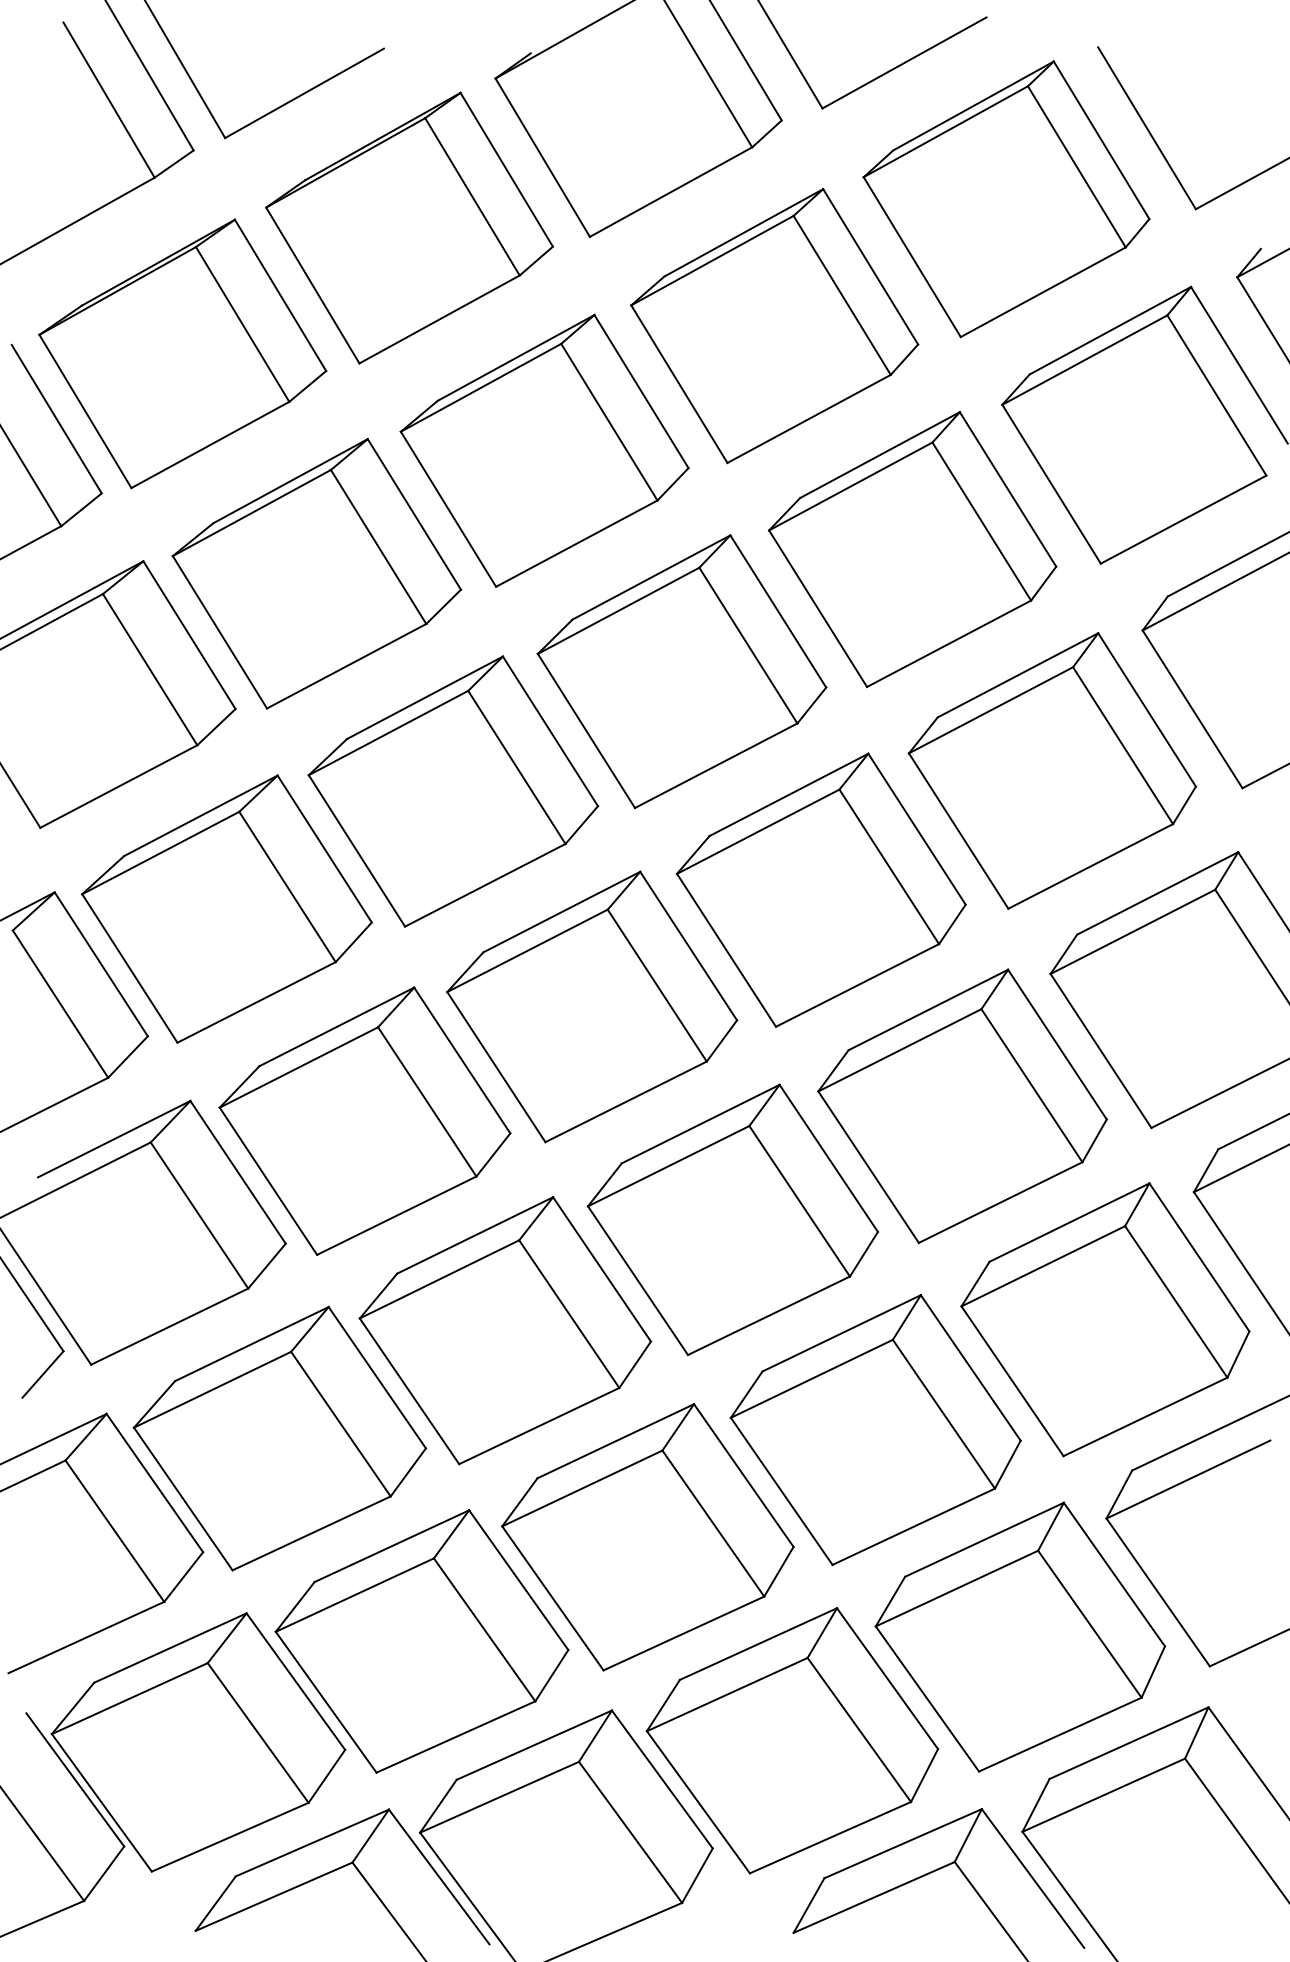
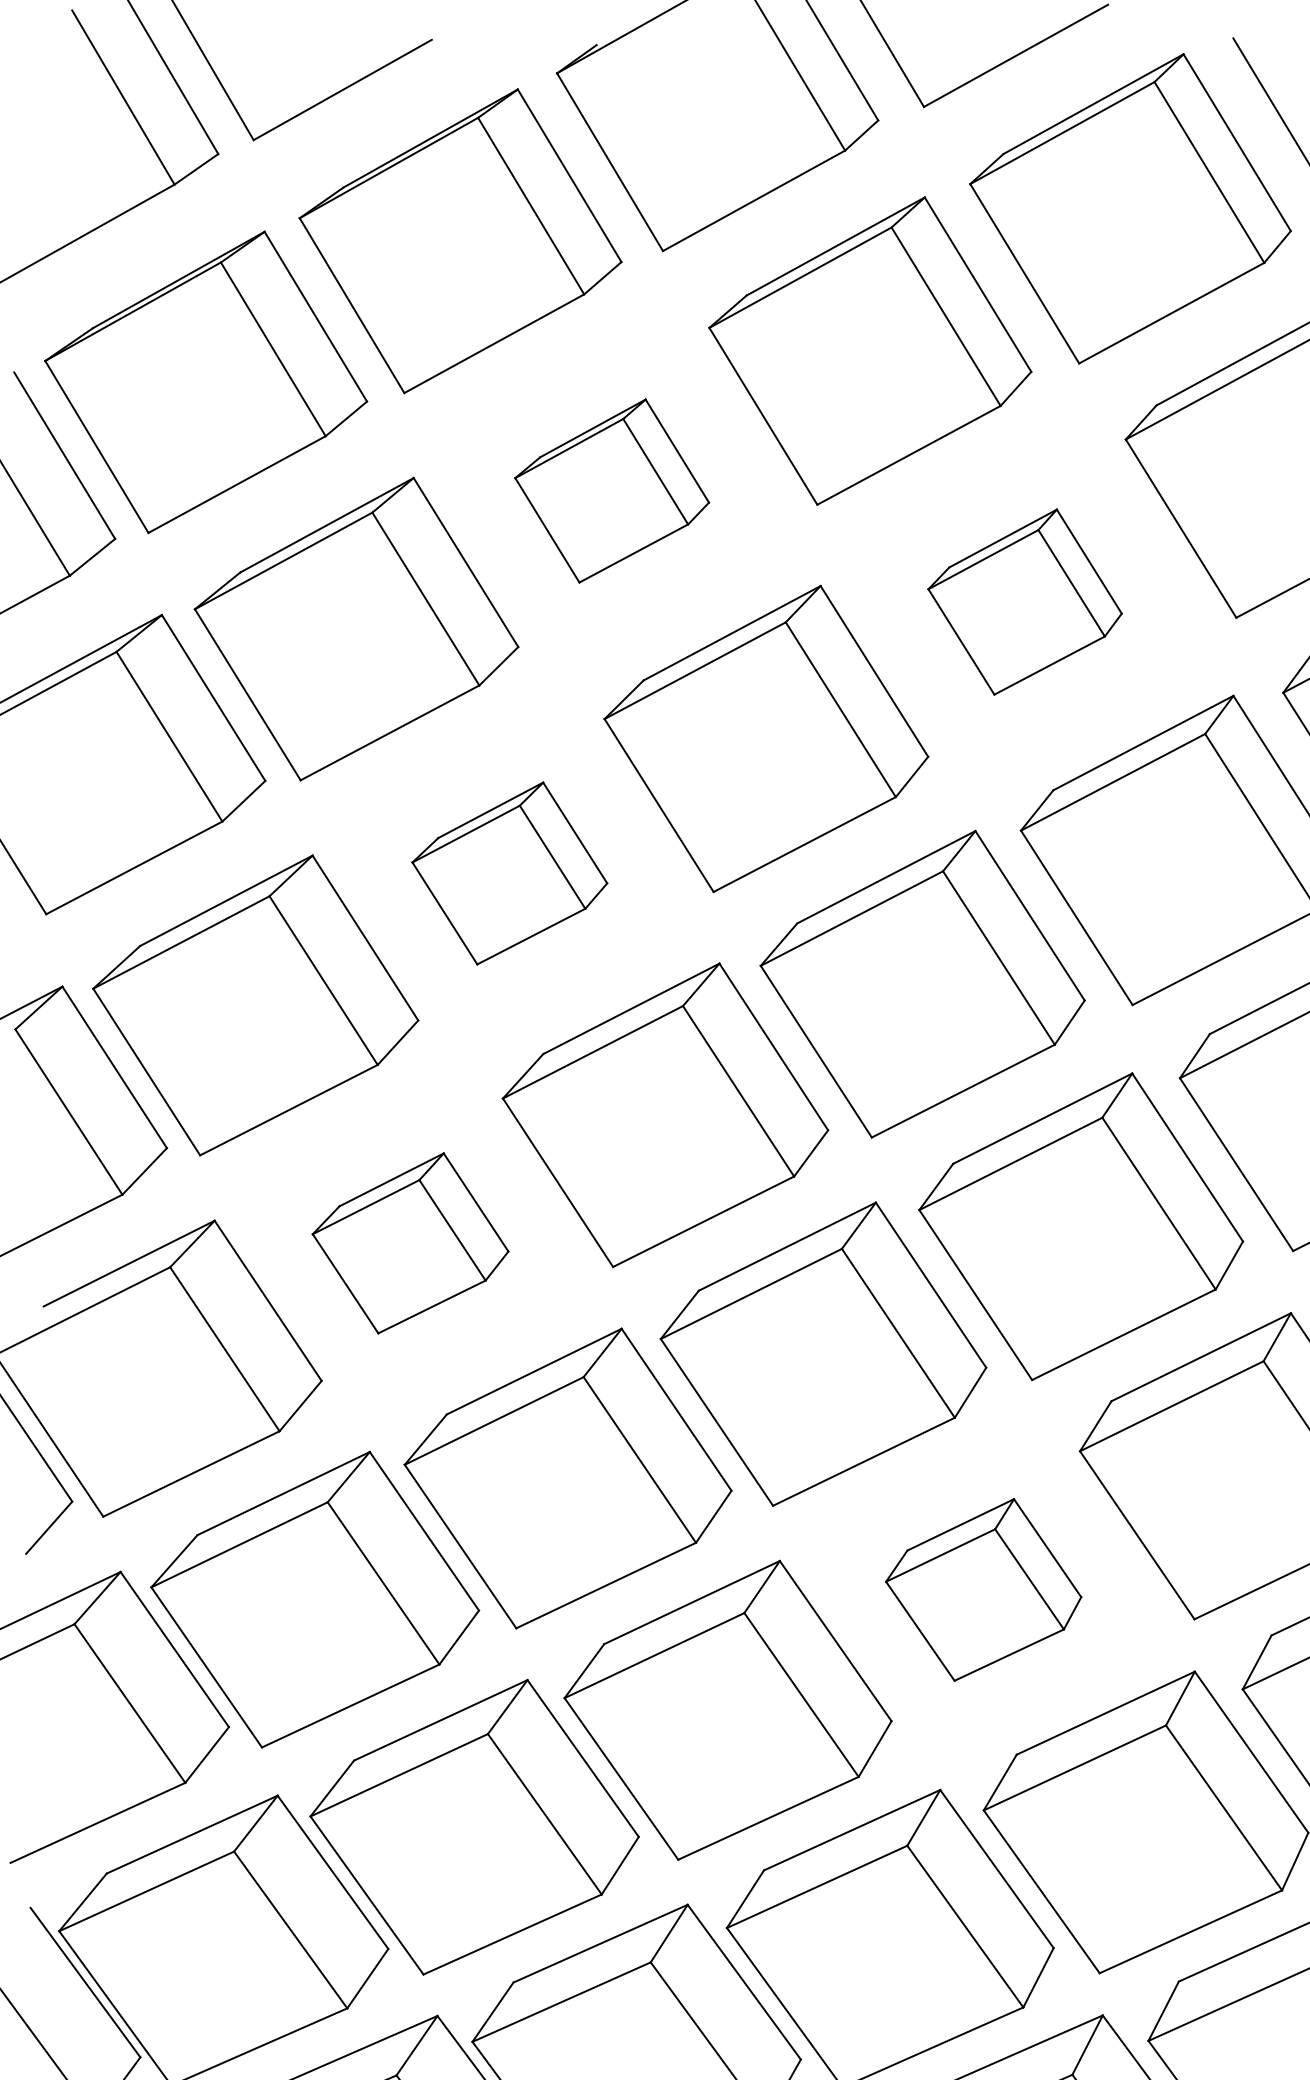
part: (544, 450) -> (612, 490), size x0.6
part: (912, 549) -> (1025, 601), size x0.6
part: (453, 791) -> (509, 873), size x0.6
part: (364, 1120) -> (410, 1242), size x0.6
part: (875, 1429) -> (983, 1589), size x0.6

